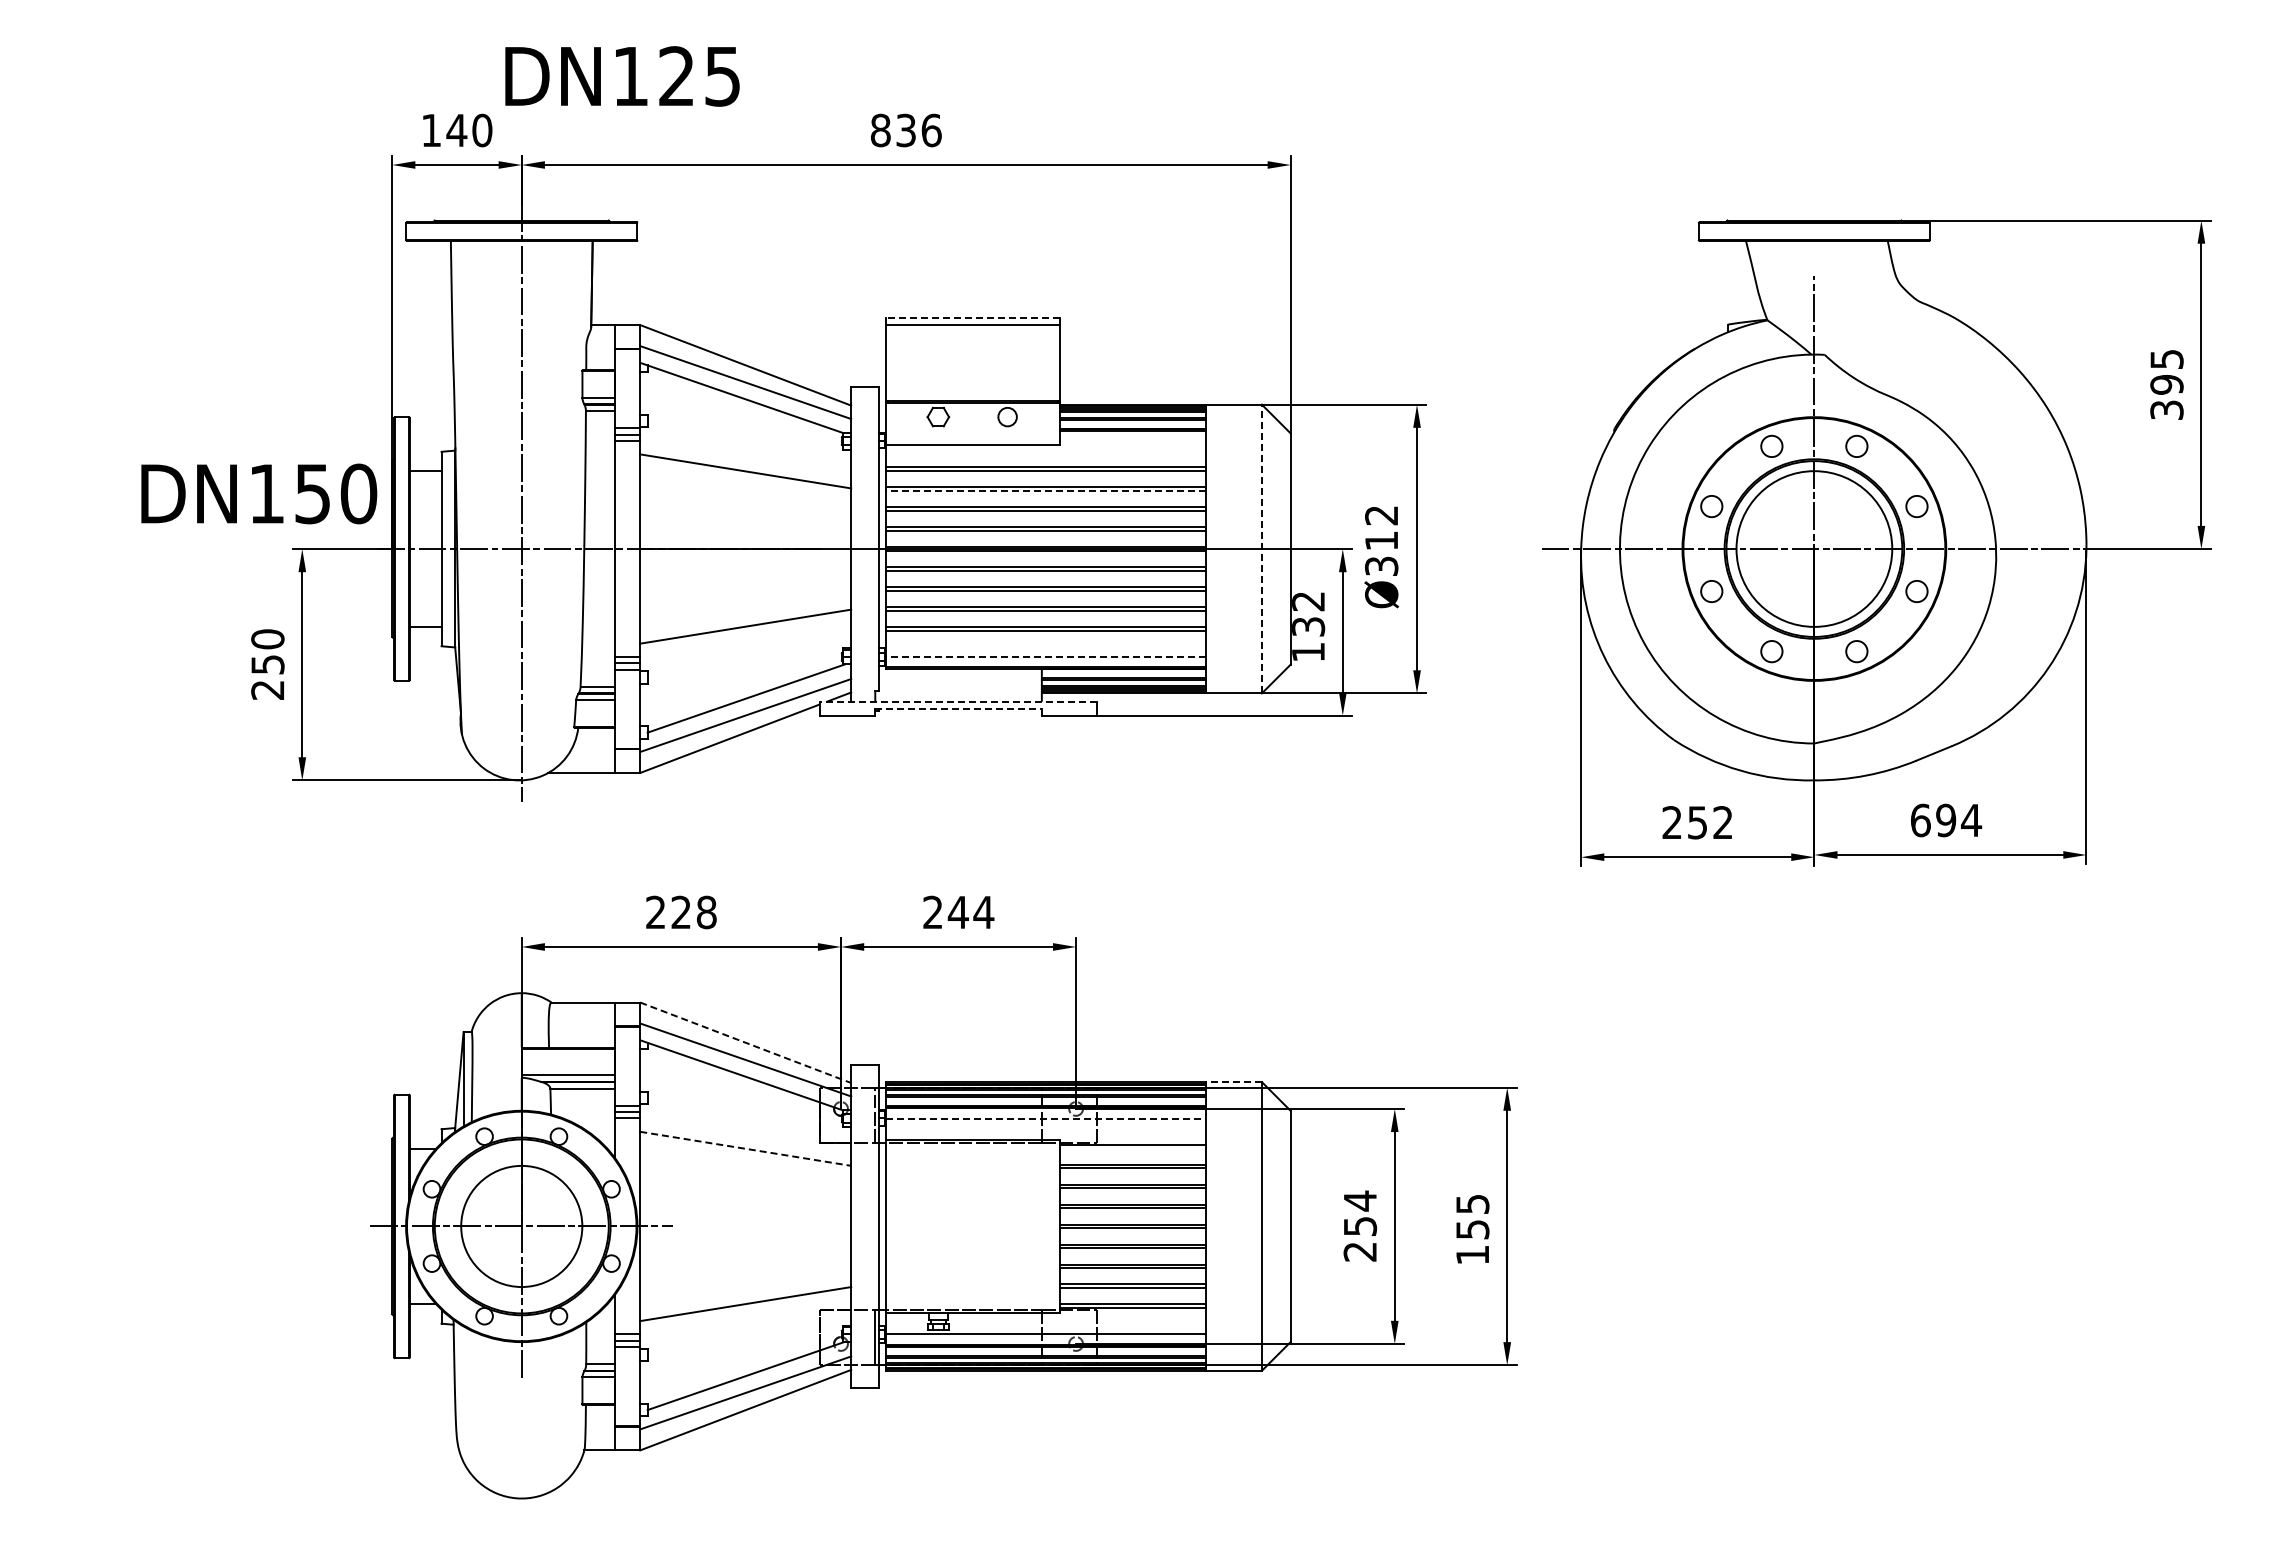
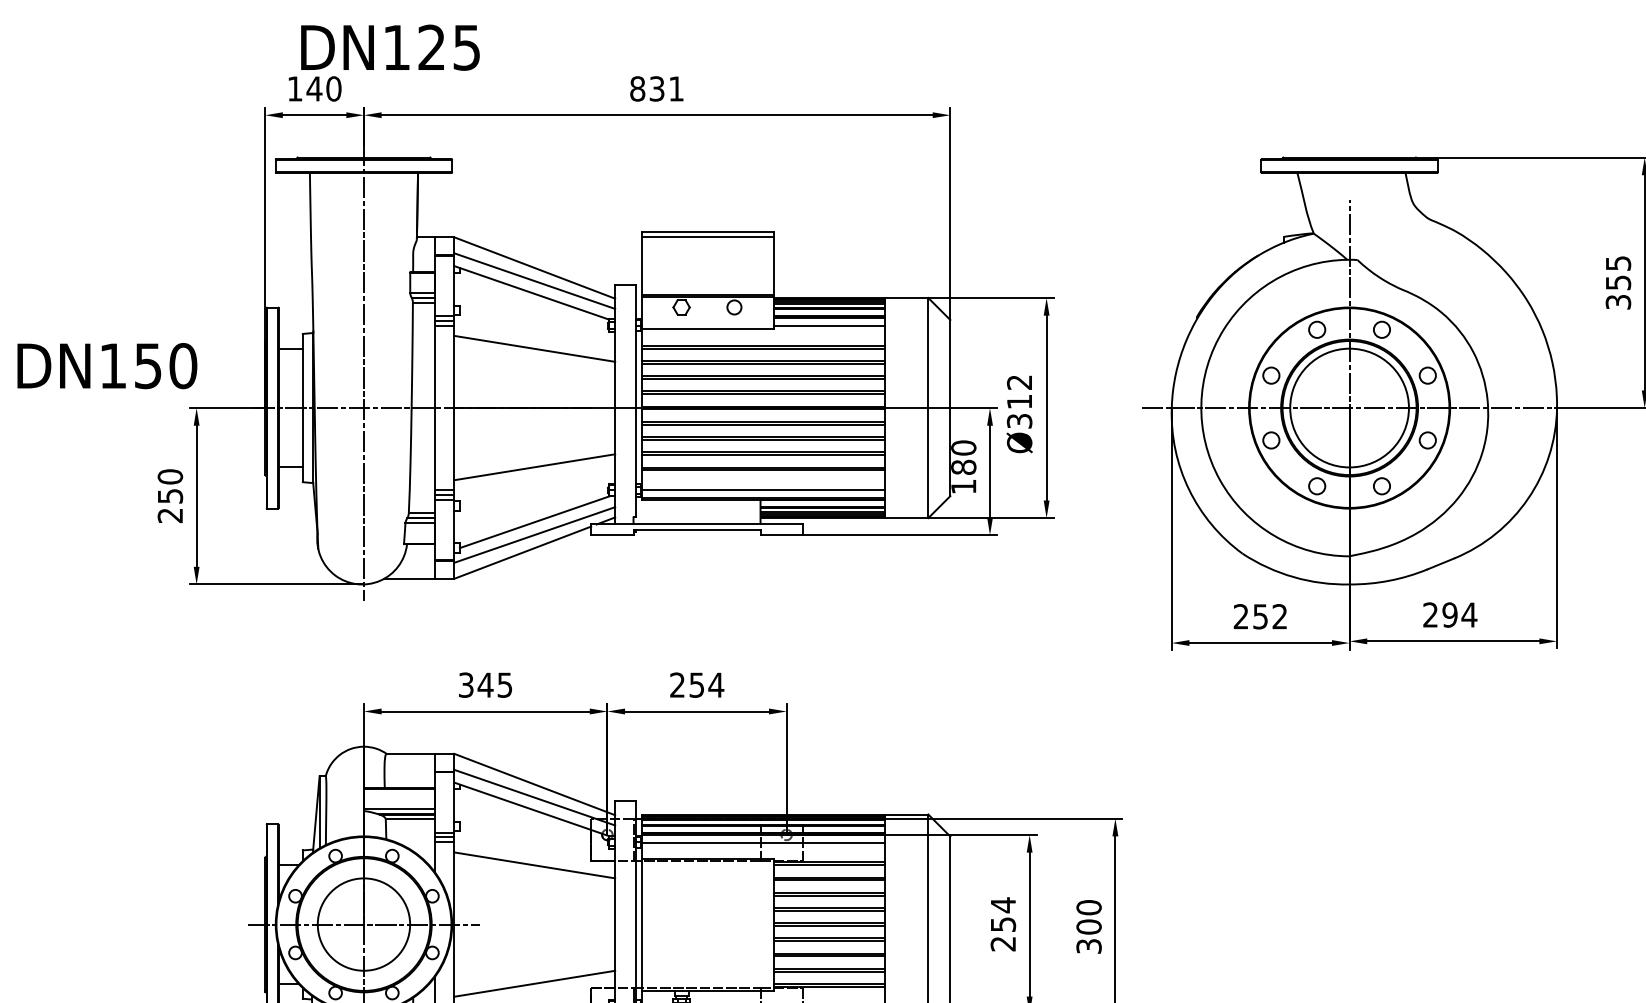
text: (622, 76) -> (390, 47), moved
text: (931, 130) -> (676, 88), 836 -> 831
line: (973, 317) -> (708, 231), dashed -> solid
text: (2166, 384) -> (1618, 282), 395 -> 355
line: (1132, 441) -> (829, 326), added
line: (1046, 491) -> (764, 364), dashed -> solid
text: (259, 493) -> (107, 365), moved
line: (1261, 548) -> (928, 407), dashed -> solid
text: (1308, 613) -> (963, 457), 132 -> 180
line: (1046, 656) -> (764, 490), dashed -> solid
line: (958, 701) -> (696, 524), dashed -> solid
line: (959, 708) -> (697, 529), dashed -> solid
text: (1920, 820) -> (1430, 615), 694 -> 294
text: (681, 912) -> (485, 685), 228 -> 345
text: (957, 912) -> (696, 685), 244 -> 254
line: (745, 1042) -> (534, 784), dashed -> solid
line: (1233, 1082) -> (906, 814), dashed -> solid
line: (1046, 1118) -> (764, 842), dashed -> solid
line: (745, 1148) -> (534, 865), dashed -> solid
line: (1132, 1148) -> (829, 865), added
text: (1472, 1229) -> (1088, 926), 155 -> 300

